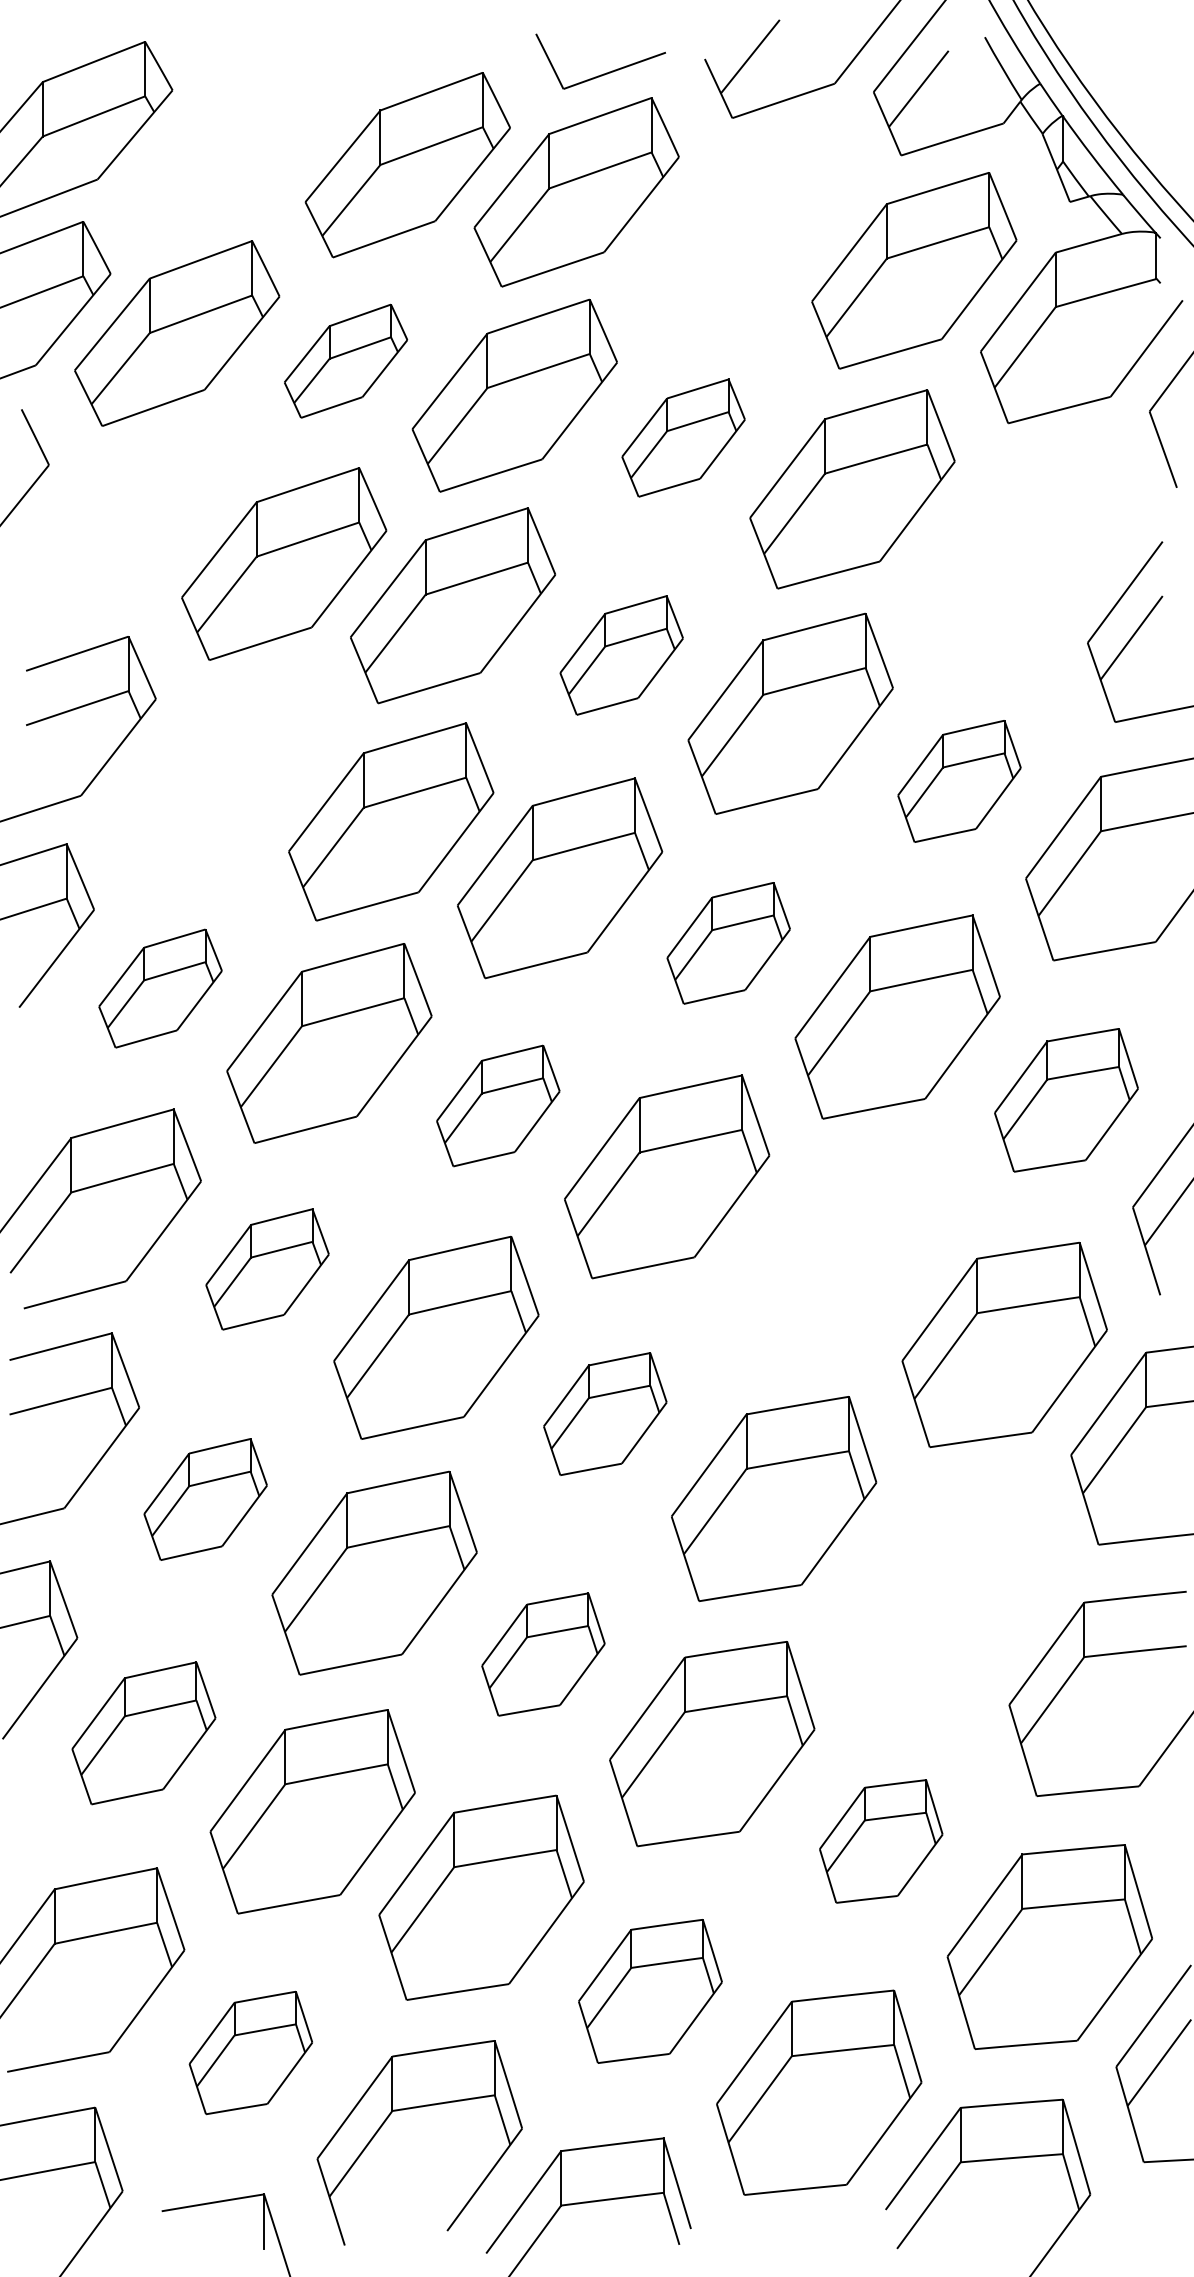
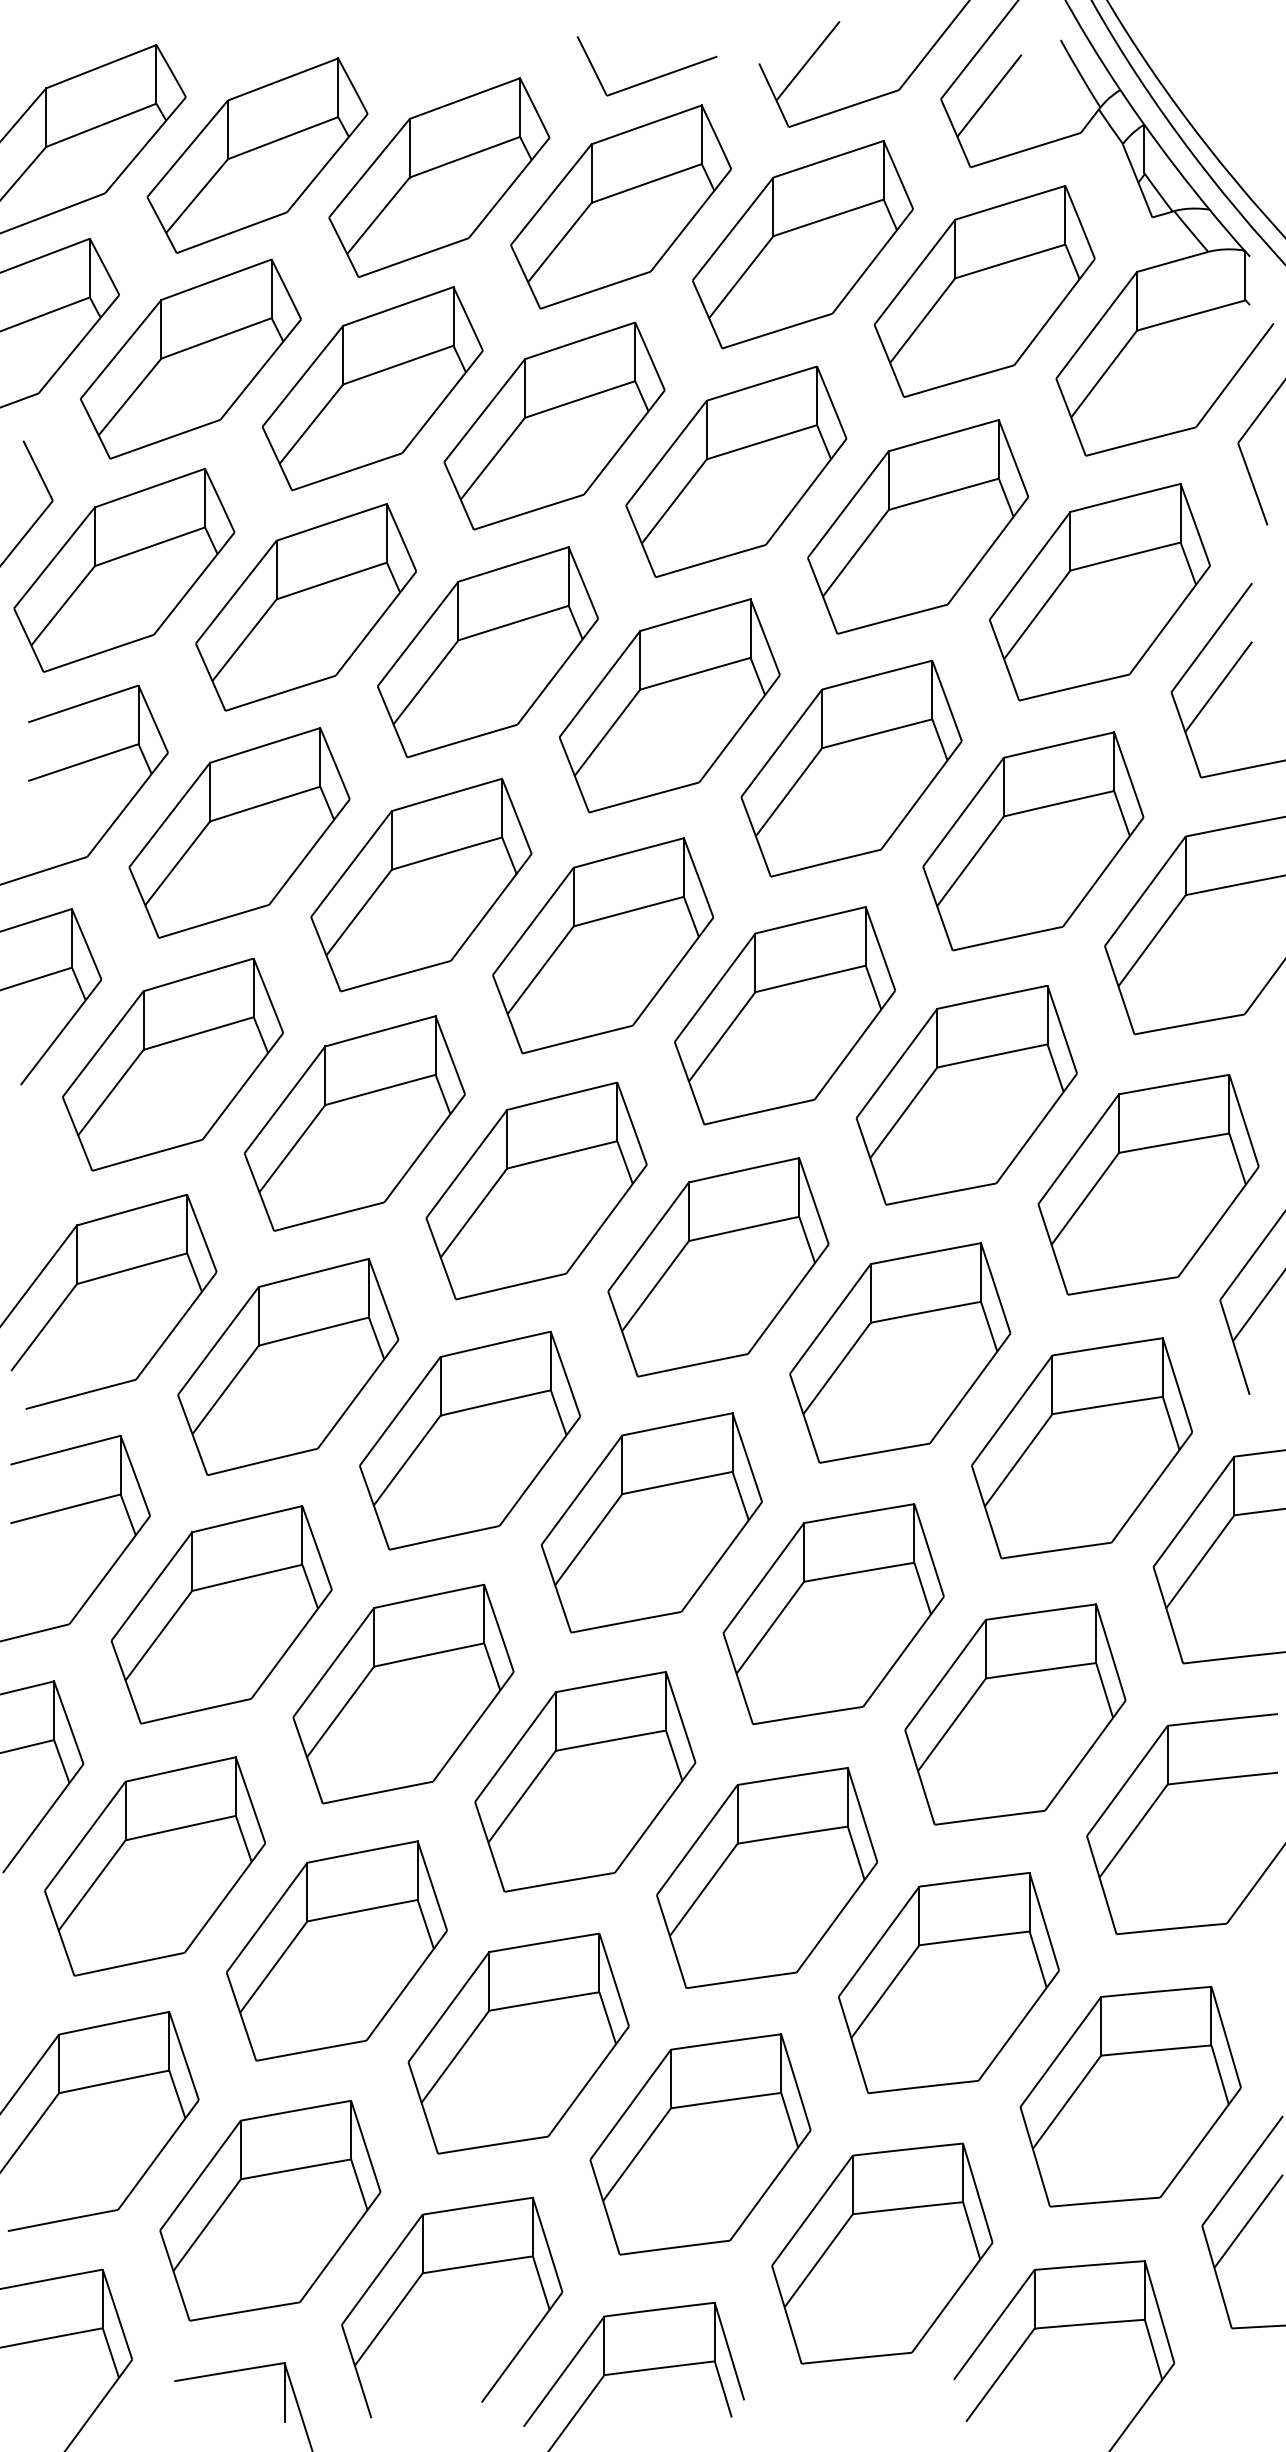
part: (238, 144) -> (256, 155), added
part: (745, 227) -> (802, 244), added
part: (345, 361) -> (372, 389), size x1.67
part: (683, 437) -> (736, 471), size x1.67
part: (115, 529) -> (124, 570), added
part: (1021, 549) -> (1100, 591), added
part: (621, 655) -> (669, 705), size x1.67
part: (222, 773) -> (239, 832), added
part: (959, 781) -> (1033, 841), size x1.67
part: (728, 943) -> (784, 1016), size x1.67
part: (160, 988) -> (172, 1064), size x1.67
part: (1066, 1100) -> (1148, 1185), size x1.43
part: (498, 1105) -> (536, 1190), size x1.67
part: (835, 1256) -> (899, 1353), added
part: (267, 1269) -> (288, 1367), size x1.67
part: (605, 1413) -> (652, 1522), size x1.67
part: (205, 1499) -> (221, 1614), size x1.67
part: (942, 1592) -> (1015, 1714), added
part: (543, 1654) -> (585, 1781), size x1.67
part: (143, 1733) -> (154, 1866), size x1.43
part: (881, 1841) -> (949, 1983), size x1.67
part: (650, 1991) -> (700, 2144), size x1.43
part: (250, 2052) -> (269, 2210), size x1.67

